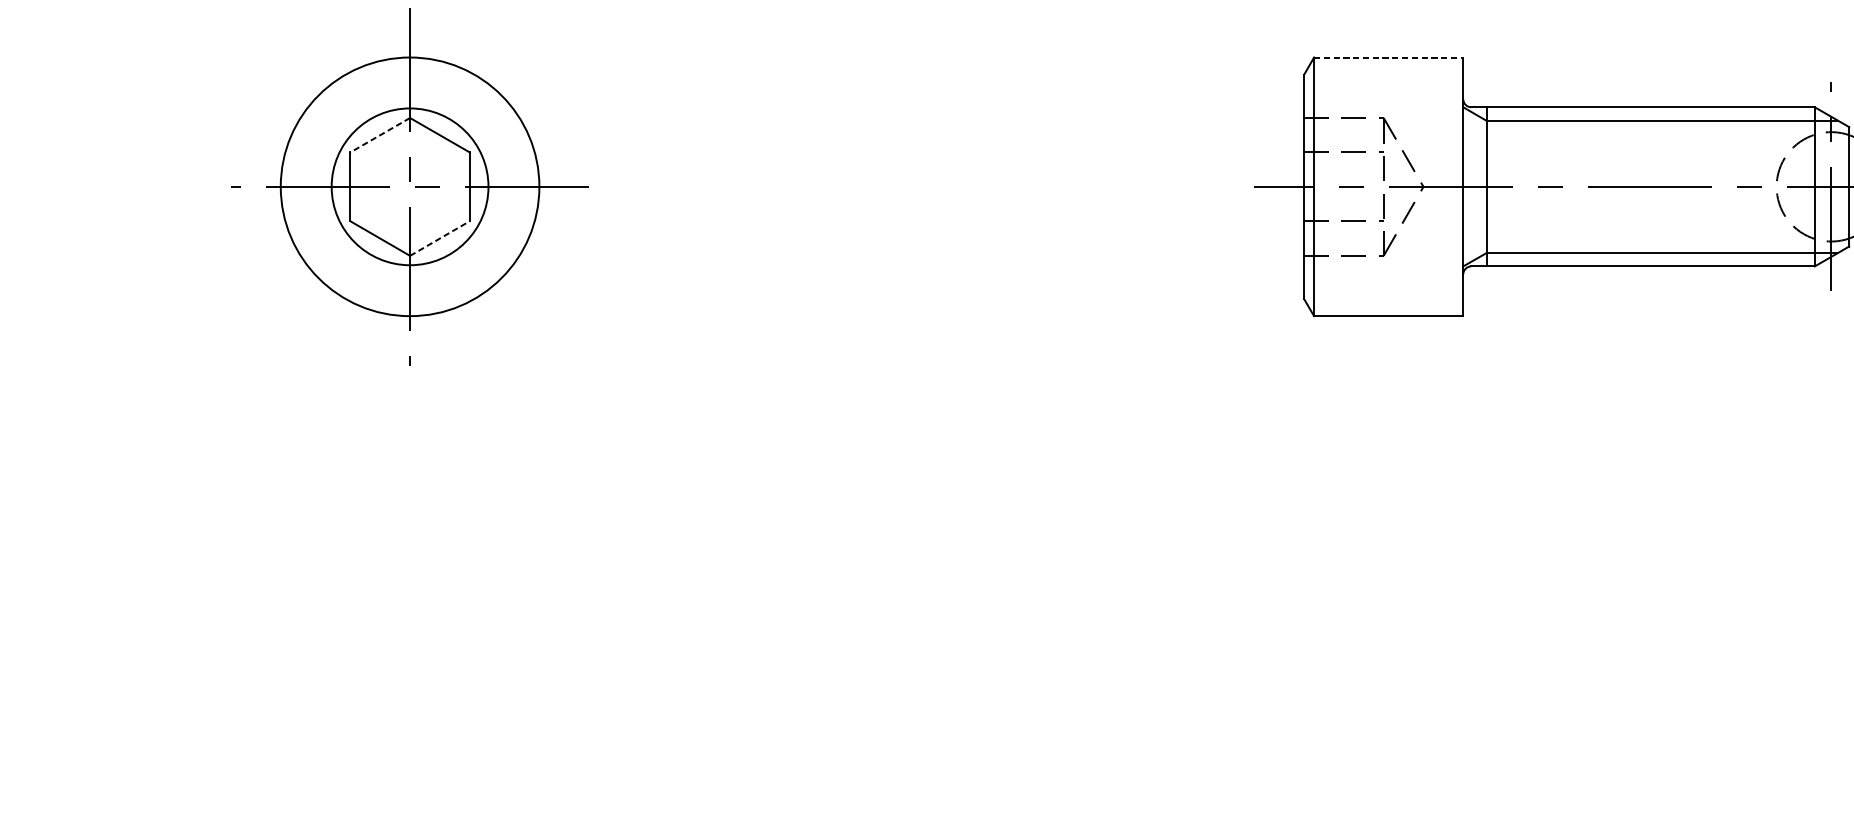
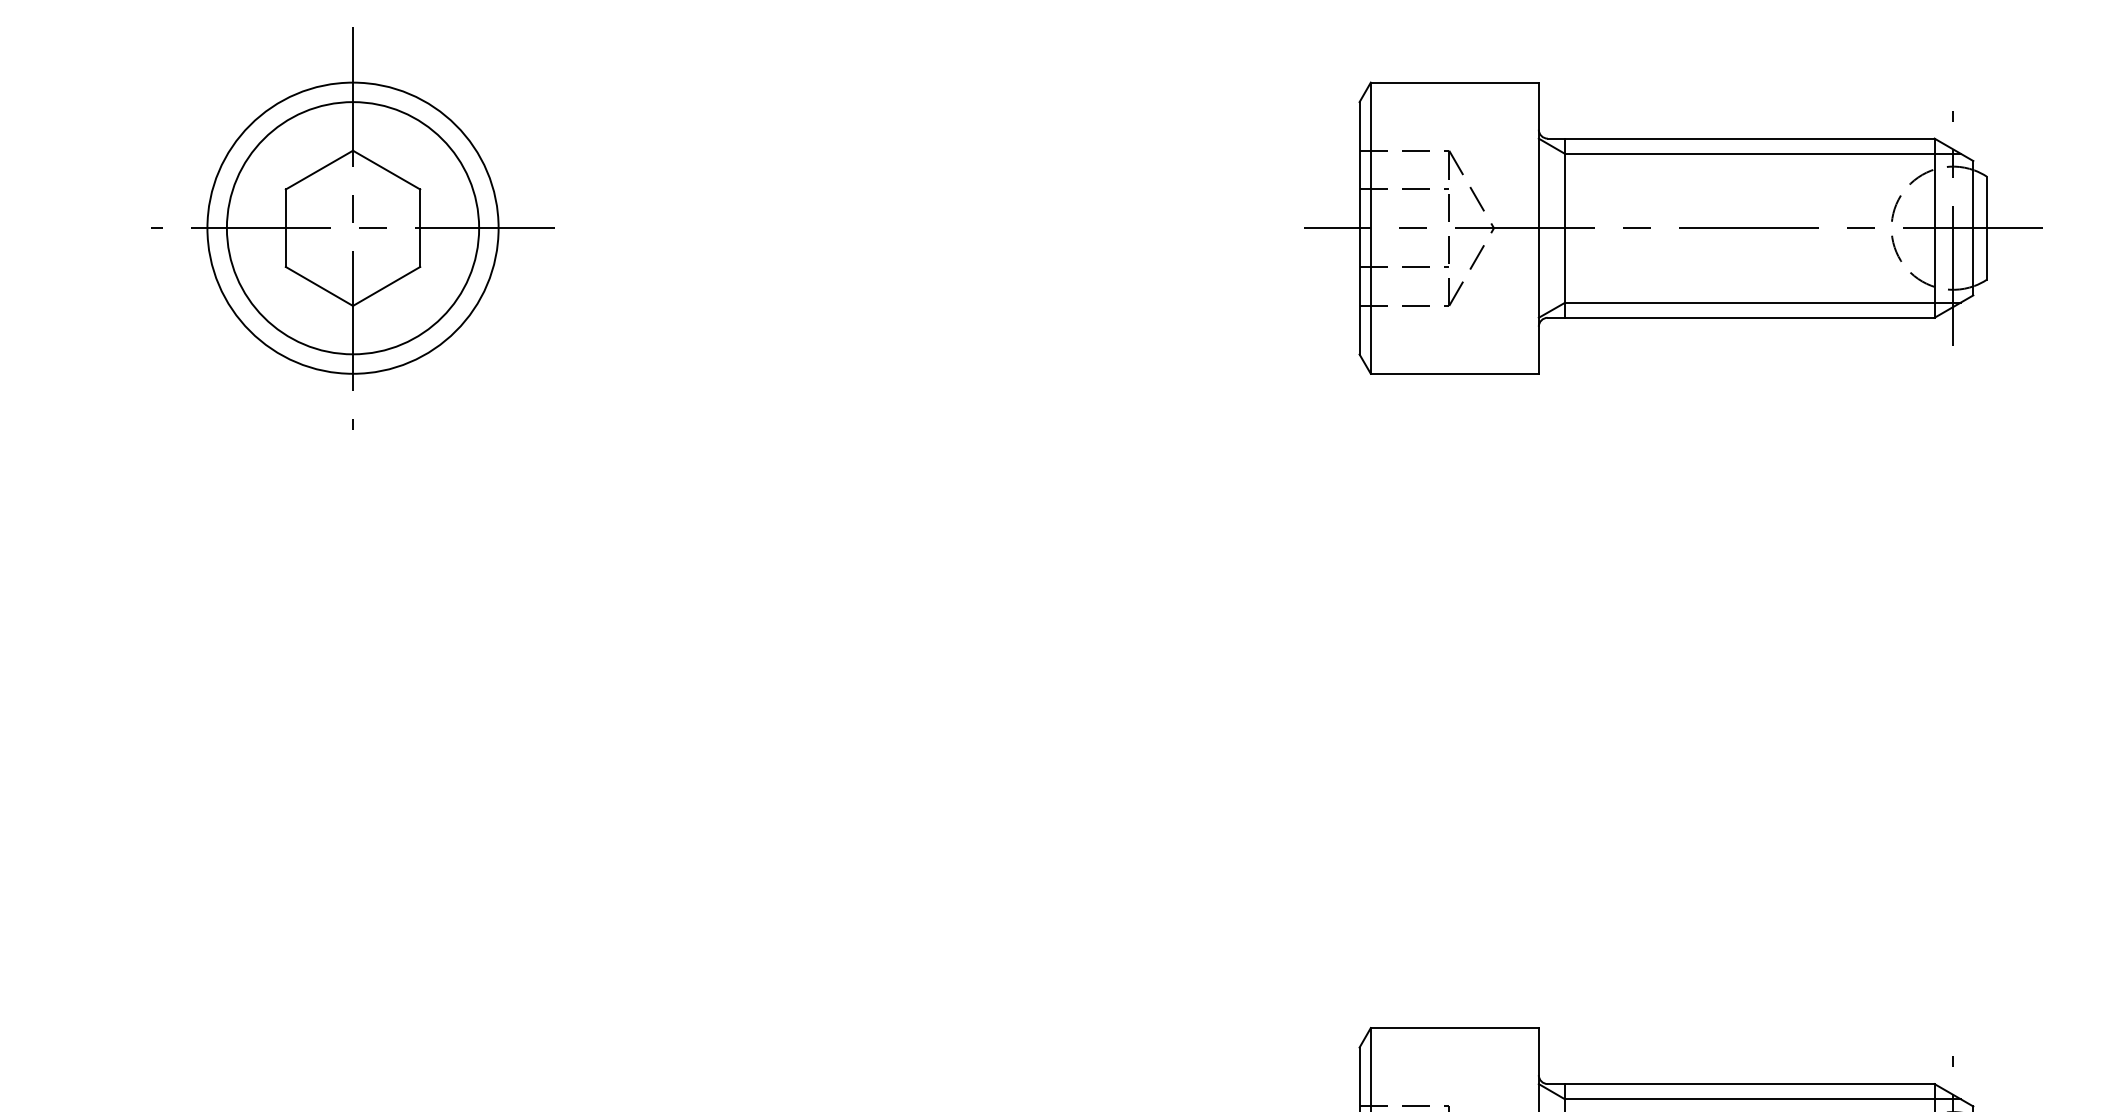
line: (1388, 57) -> (1454, 82), dashed -> solid
line: (380, 135) -> (319, 170), dashed -> solid
circle: (409, 187) -> (352, 228), size x1.43
line: (439, 238) -> (386, 286), dashed -> solid

